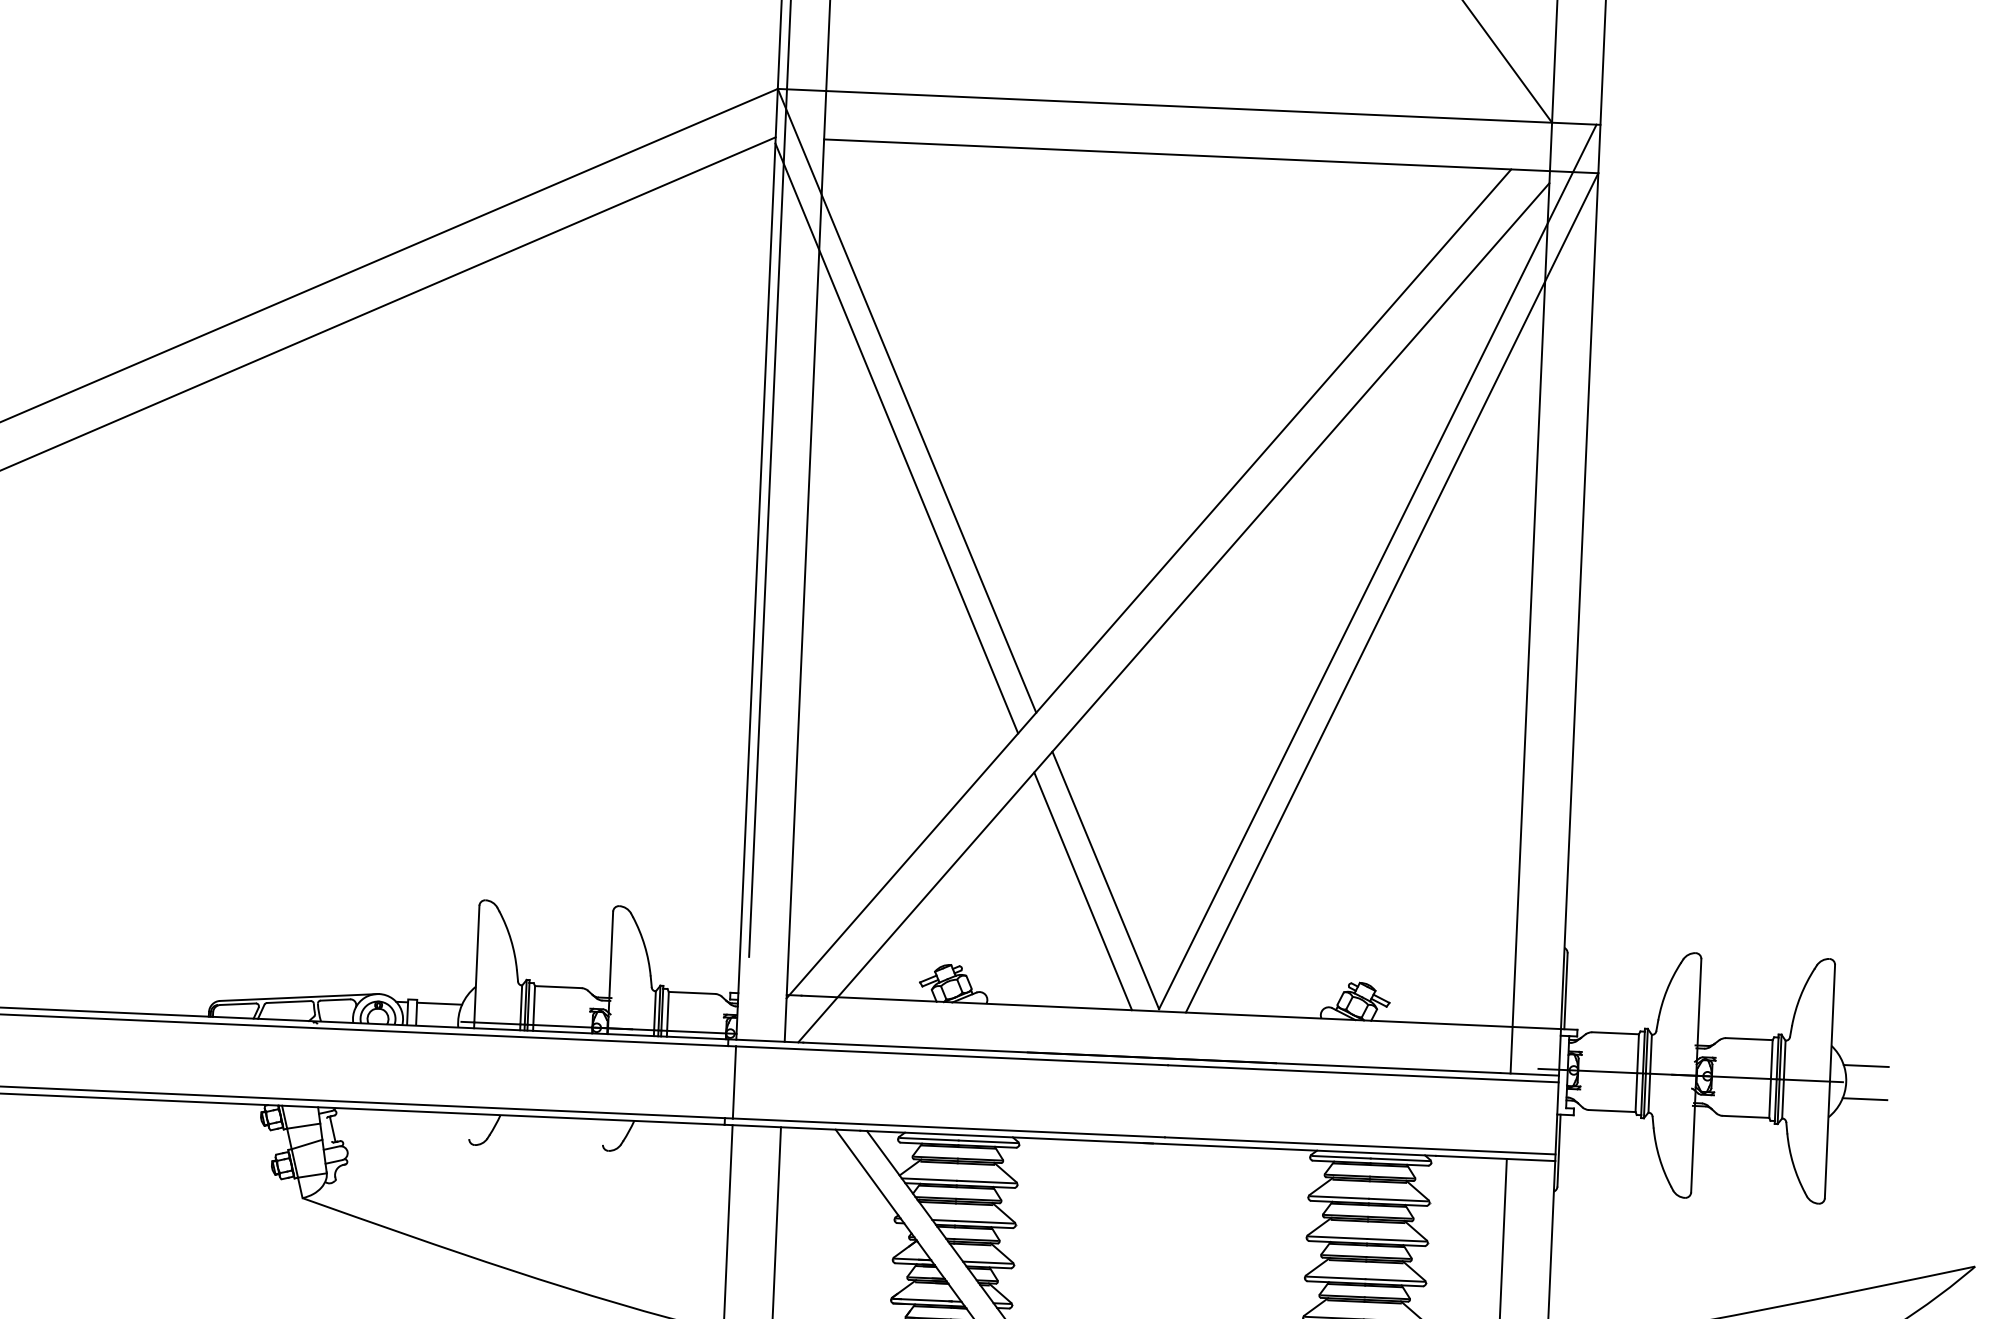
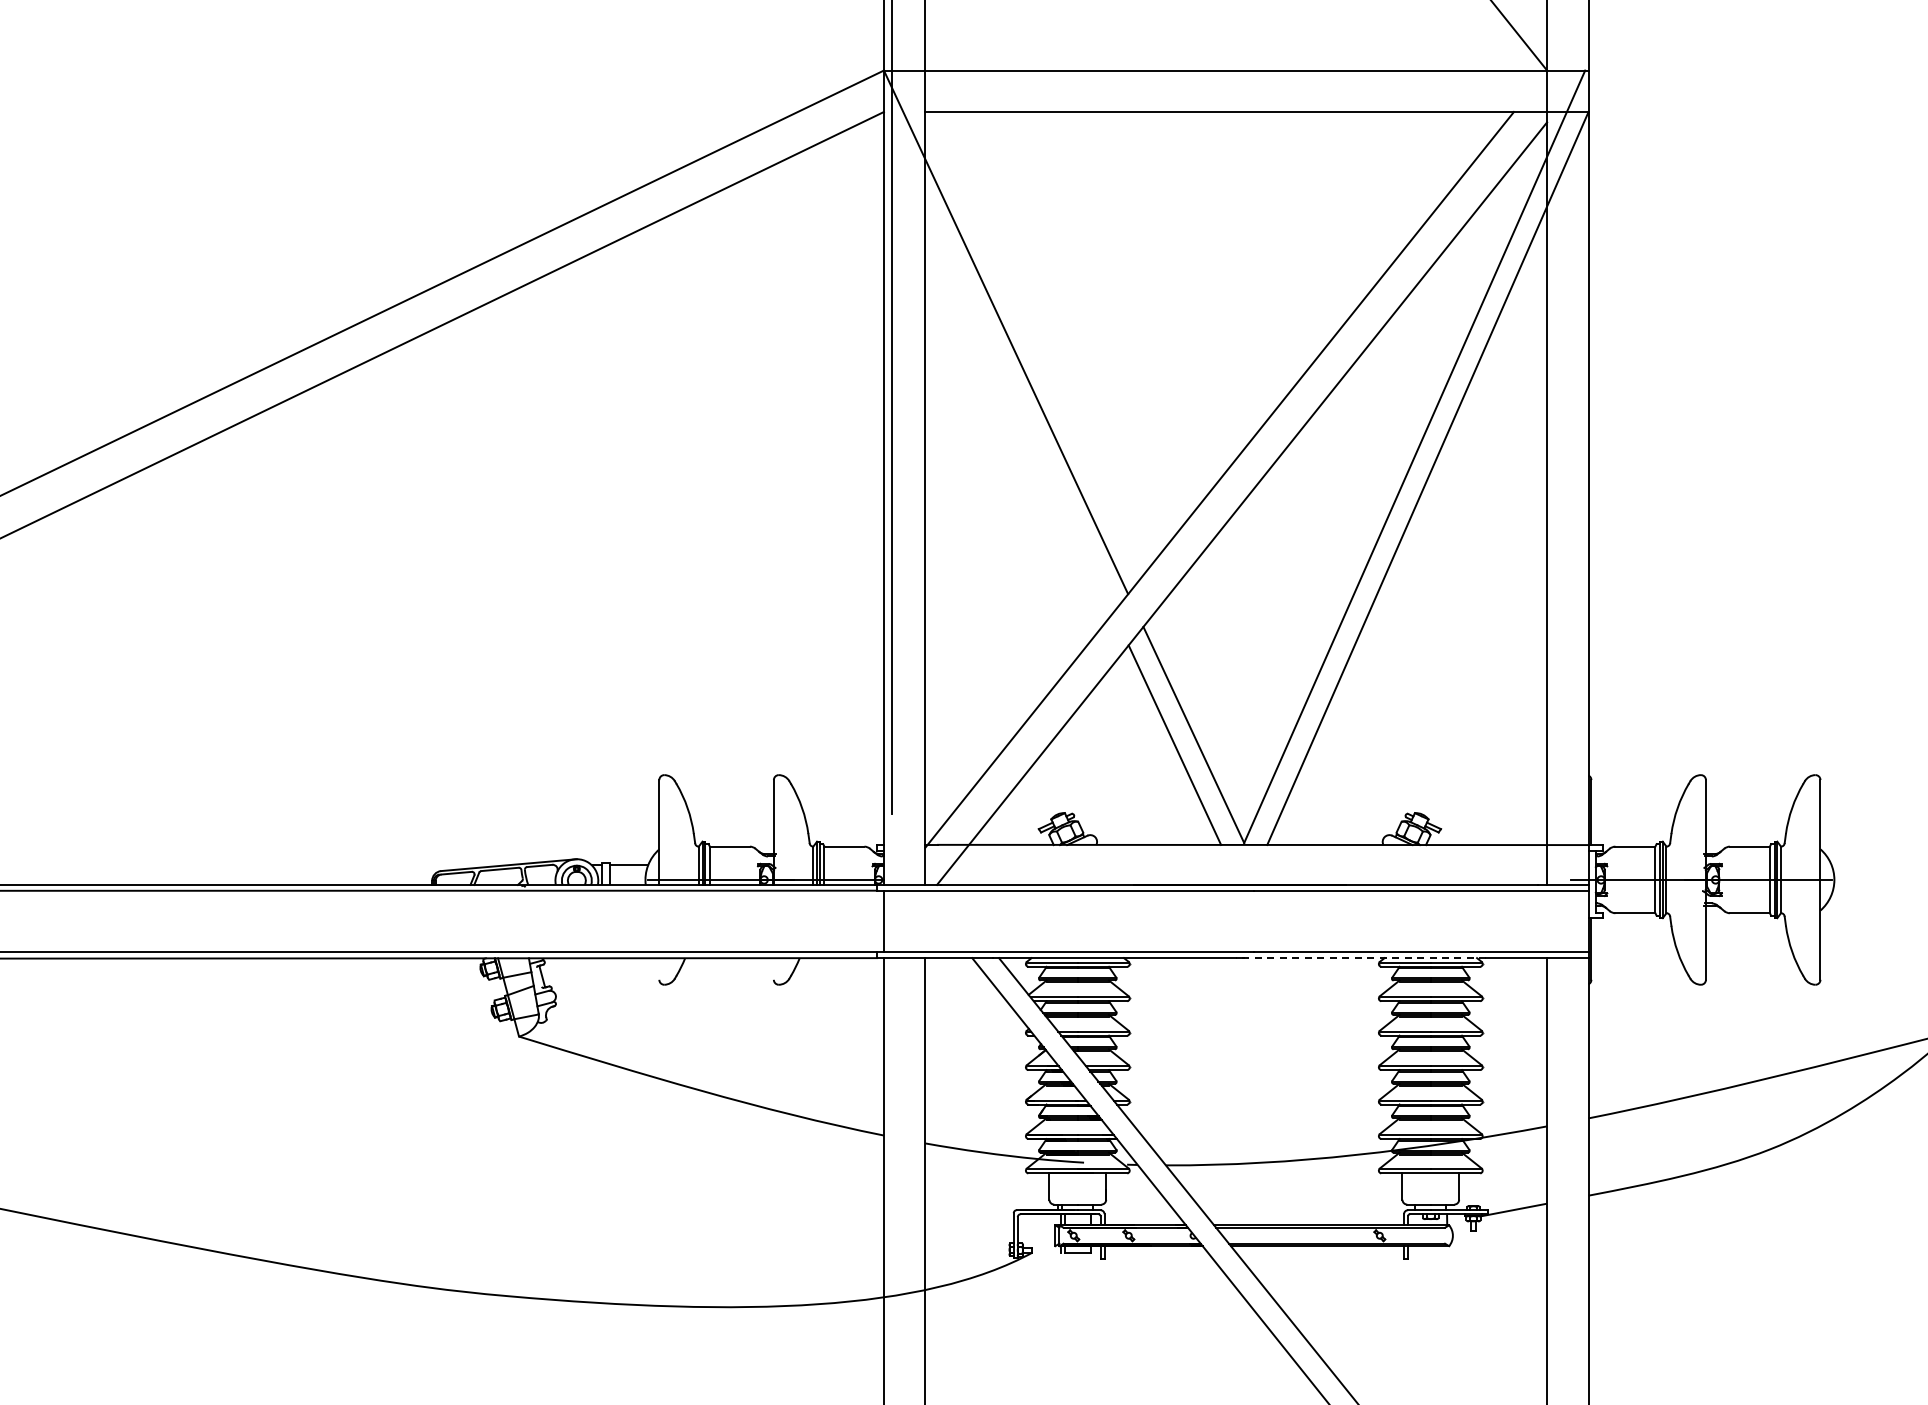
line: (896, 437) -> (998, 364), removed
line: (1865, 1066) -> (1850, 865), removed
line: (1864, 1098) -> (1850, 893), removed
line: (1288, 1149) -> (1360, 958), solid -> dashed

